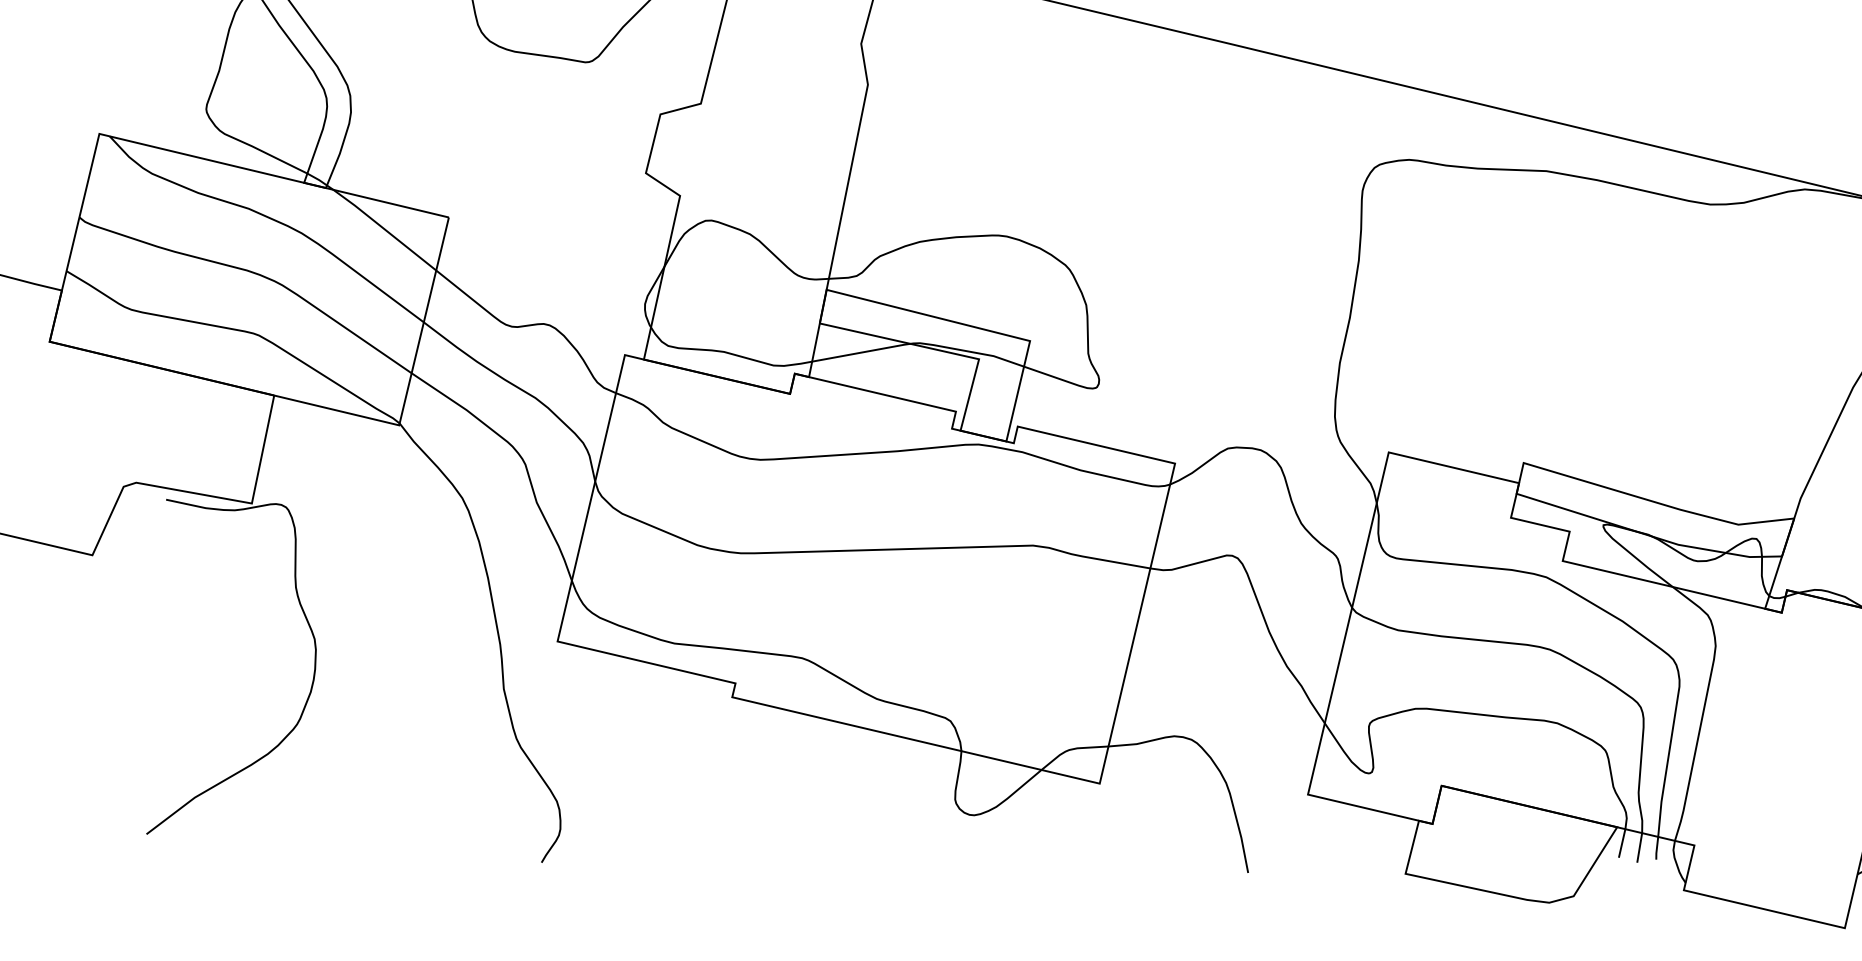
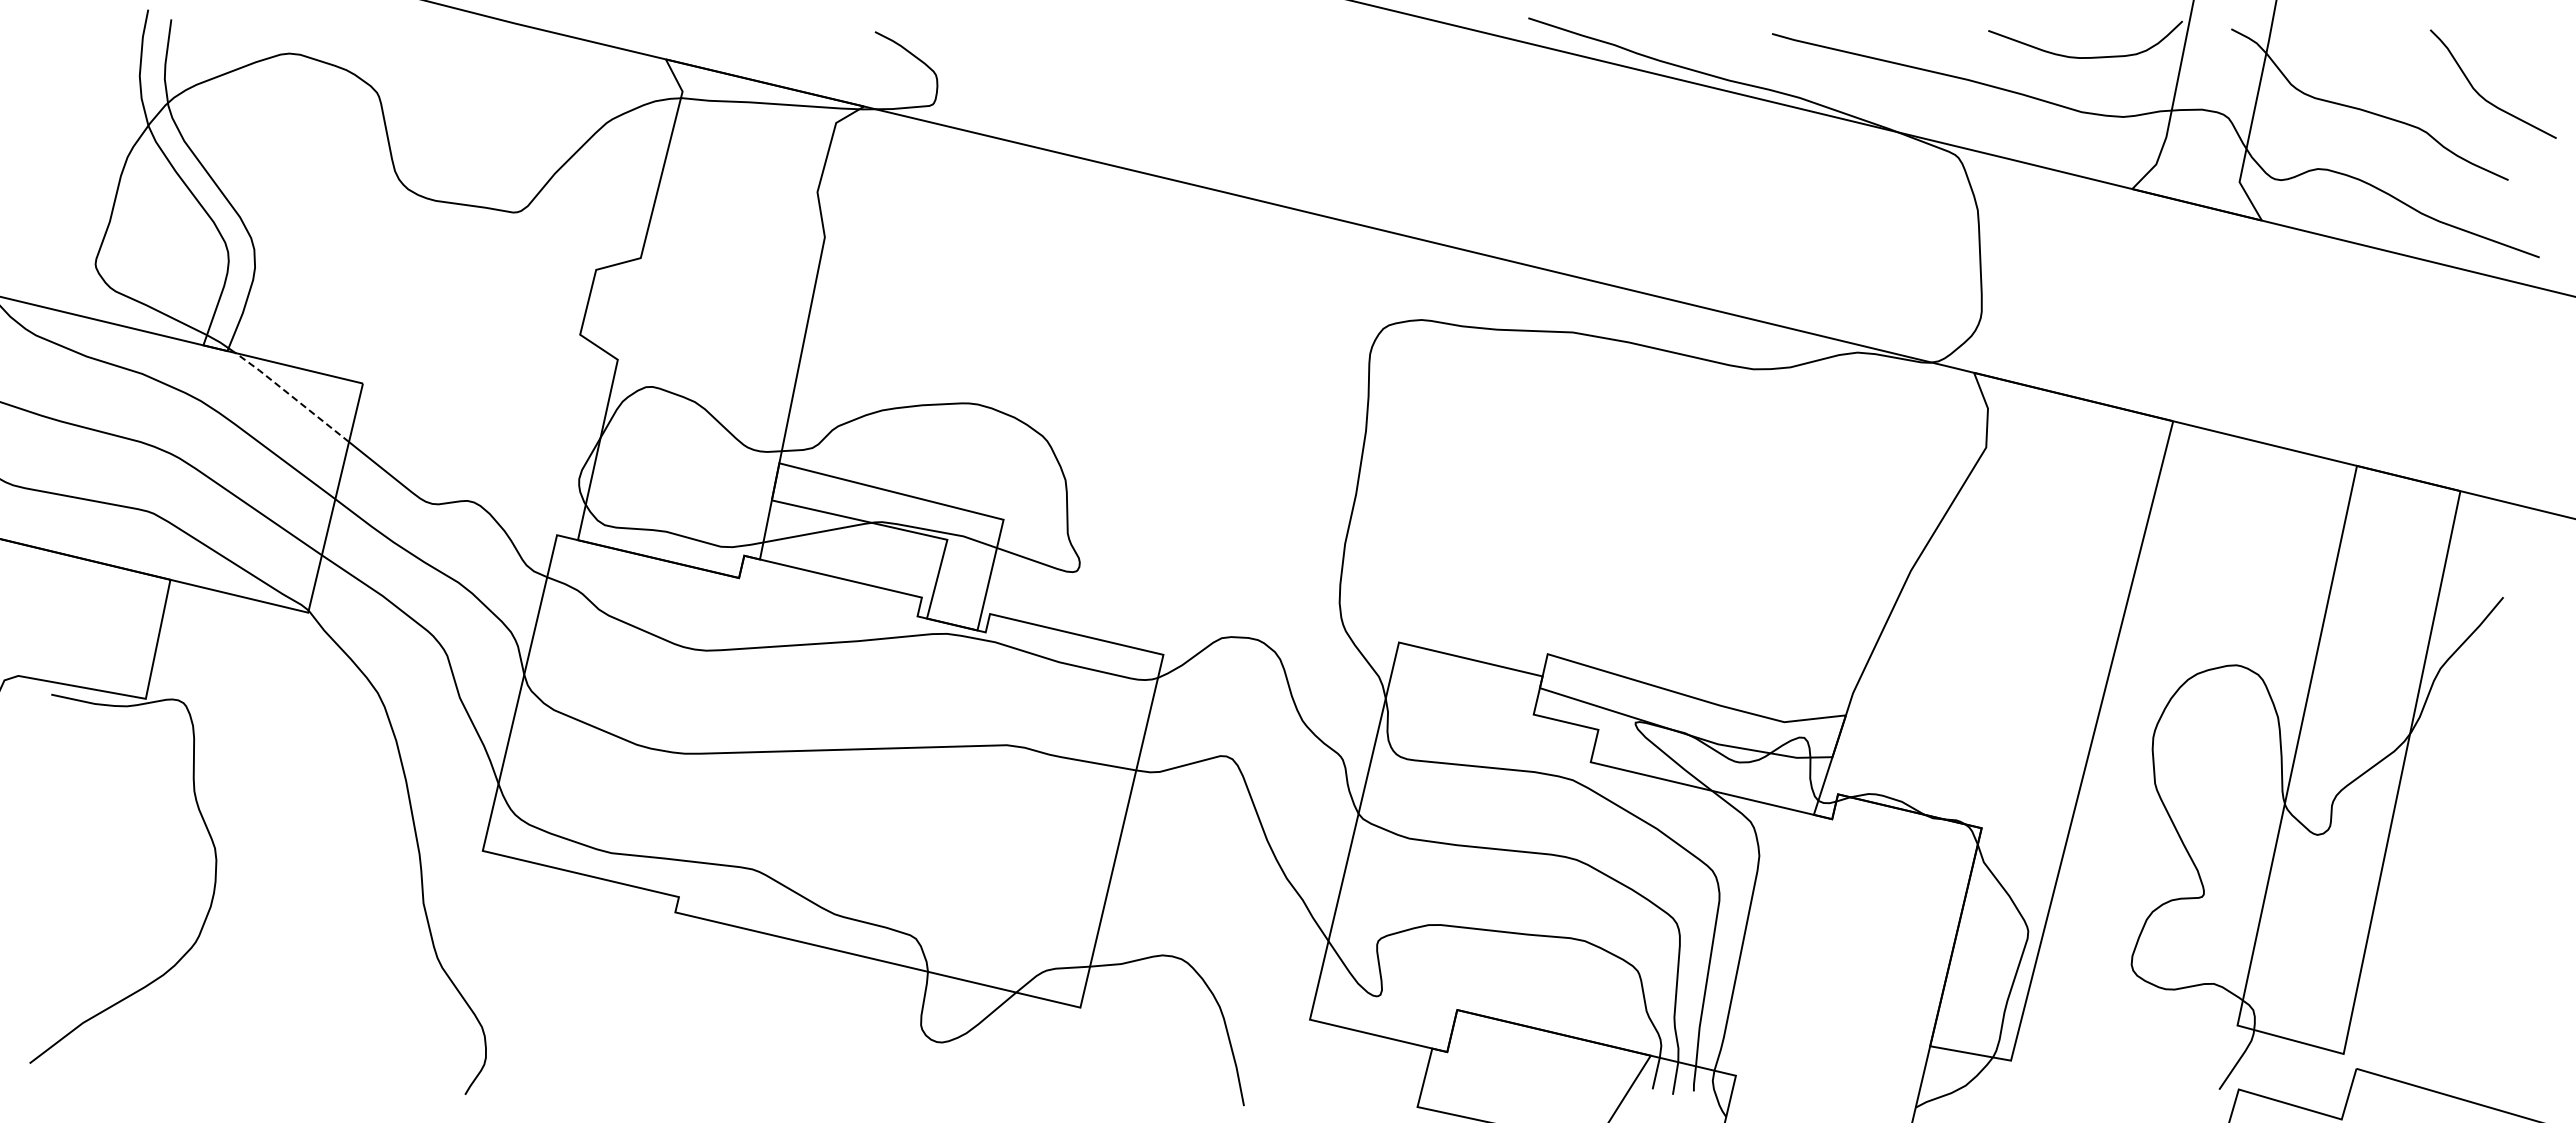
line: (384, 229) -> (292, 396), solid -> dashed

